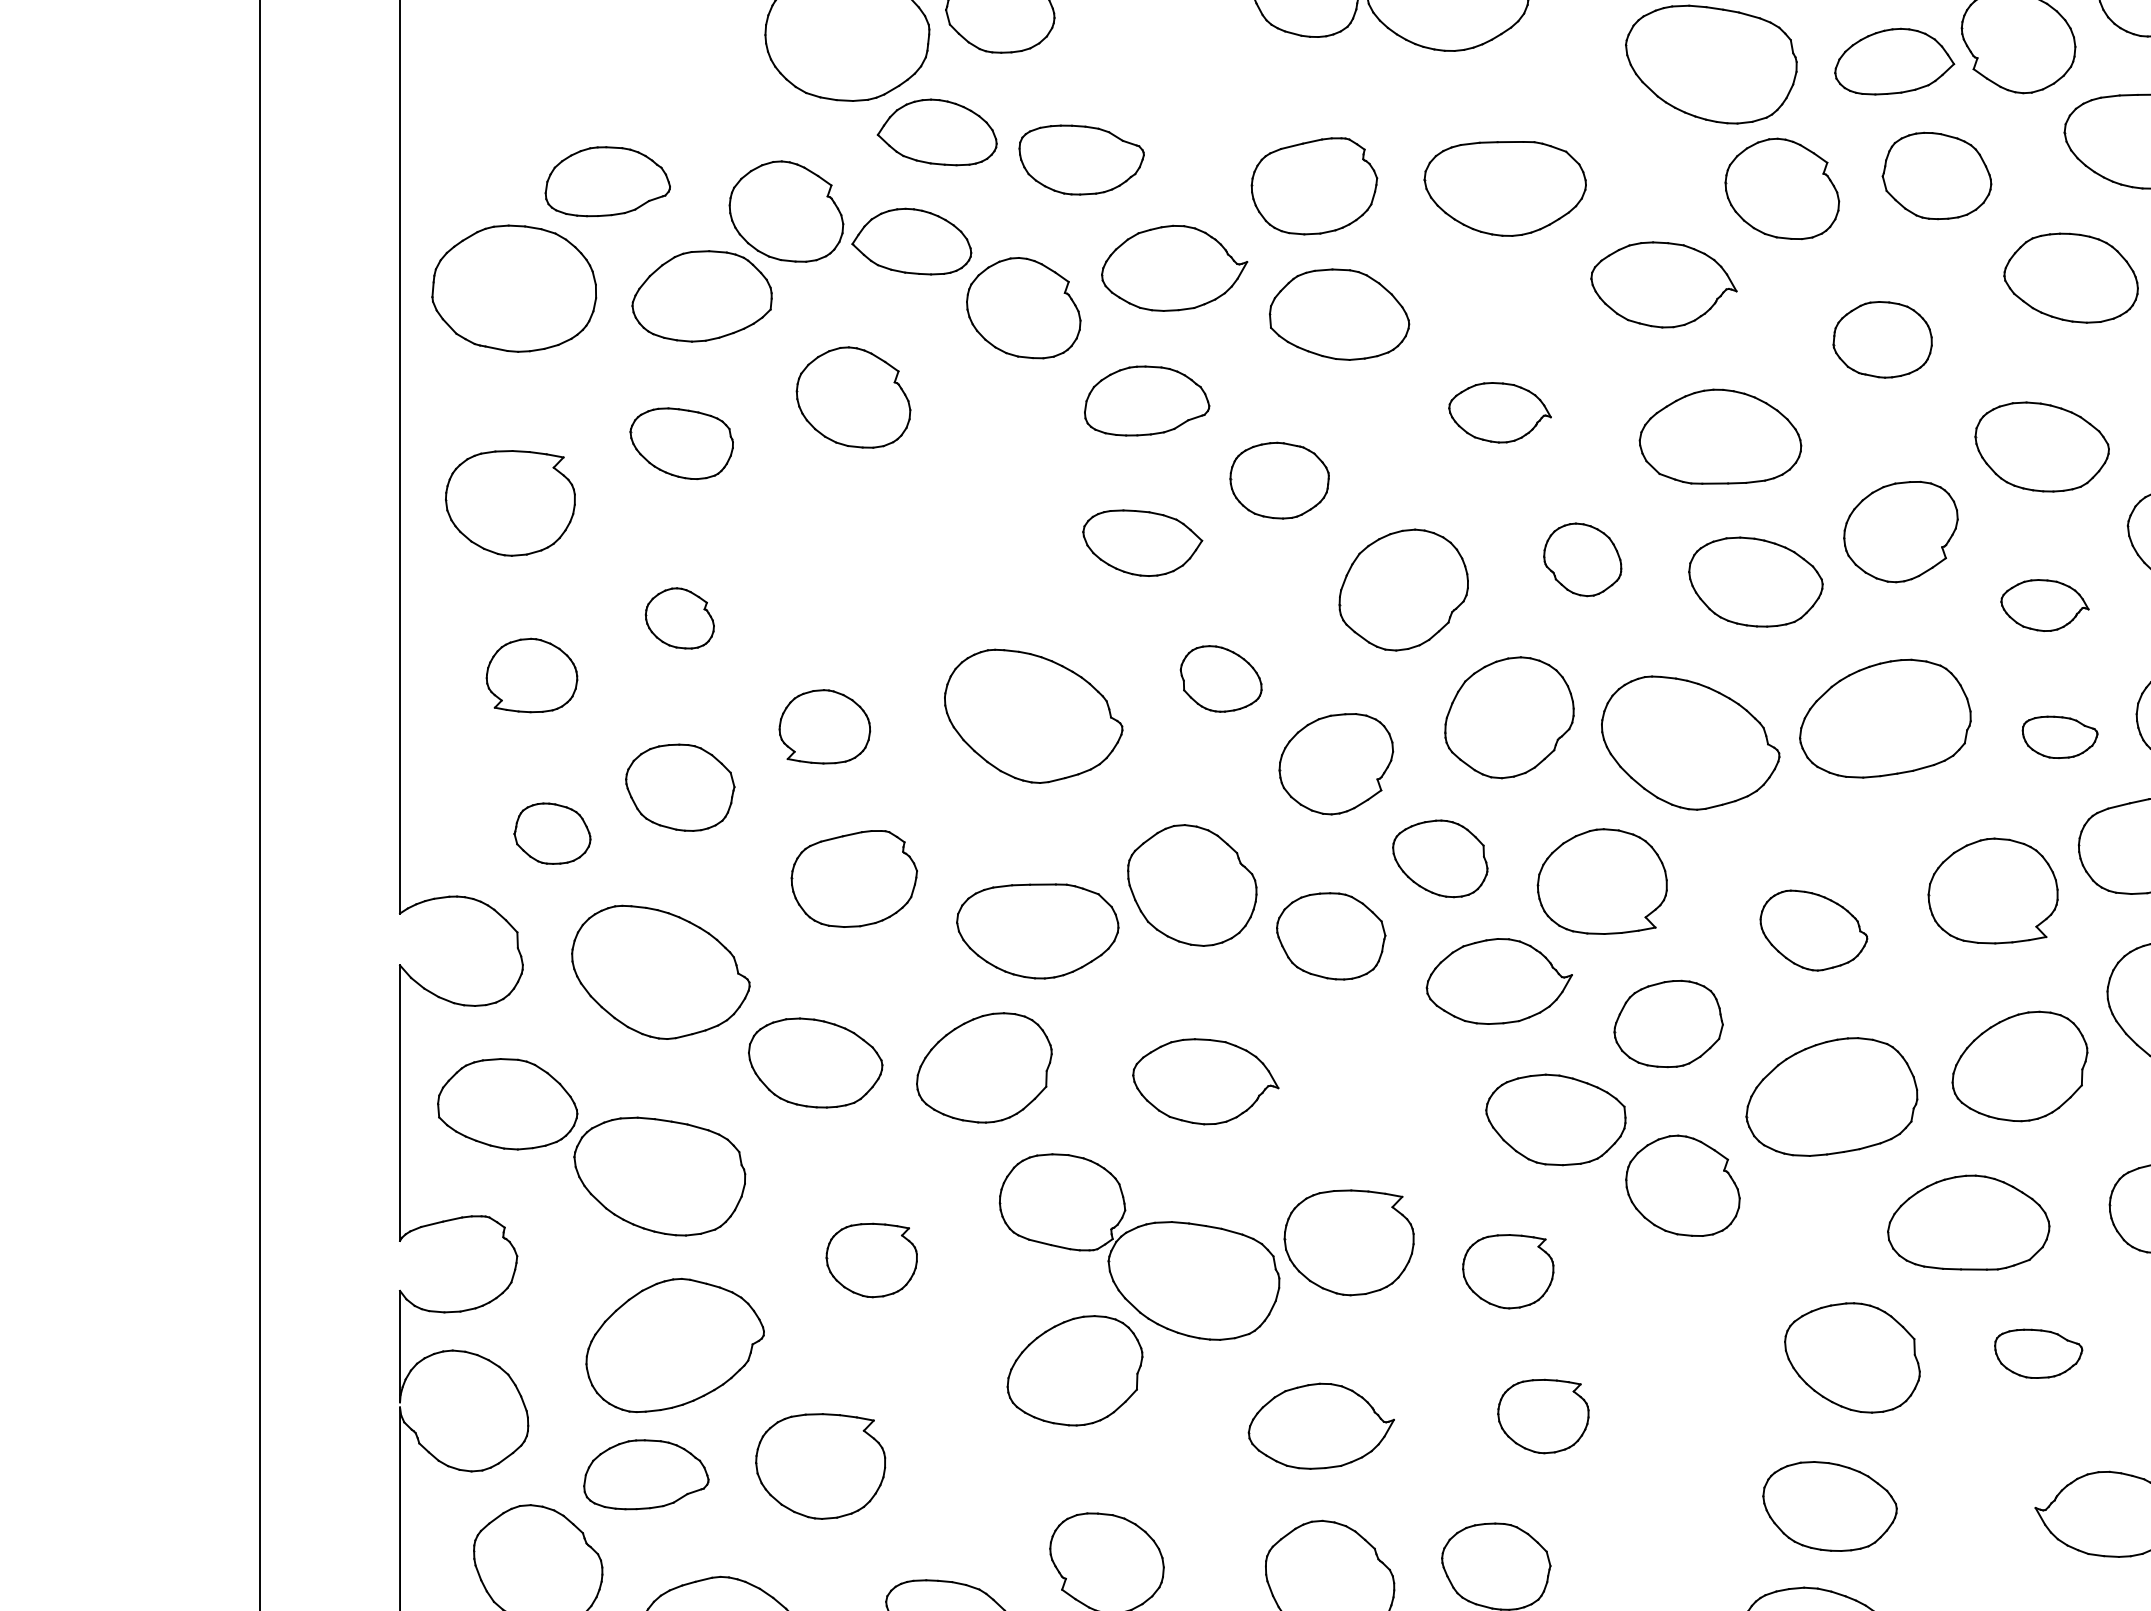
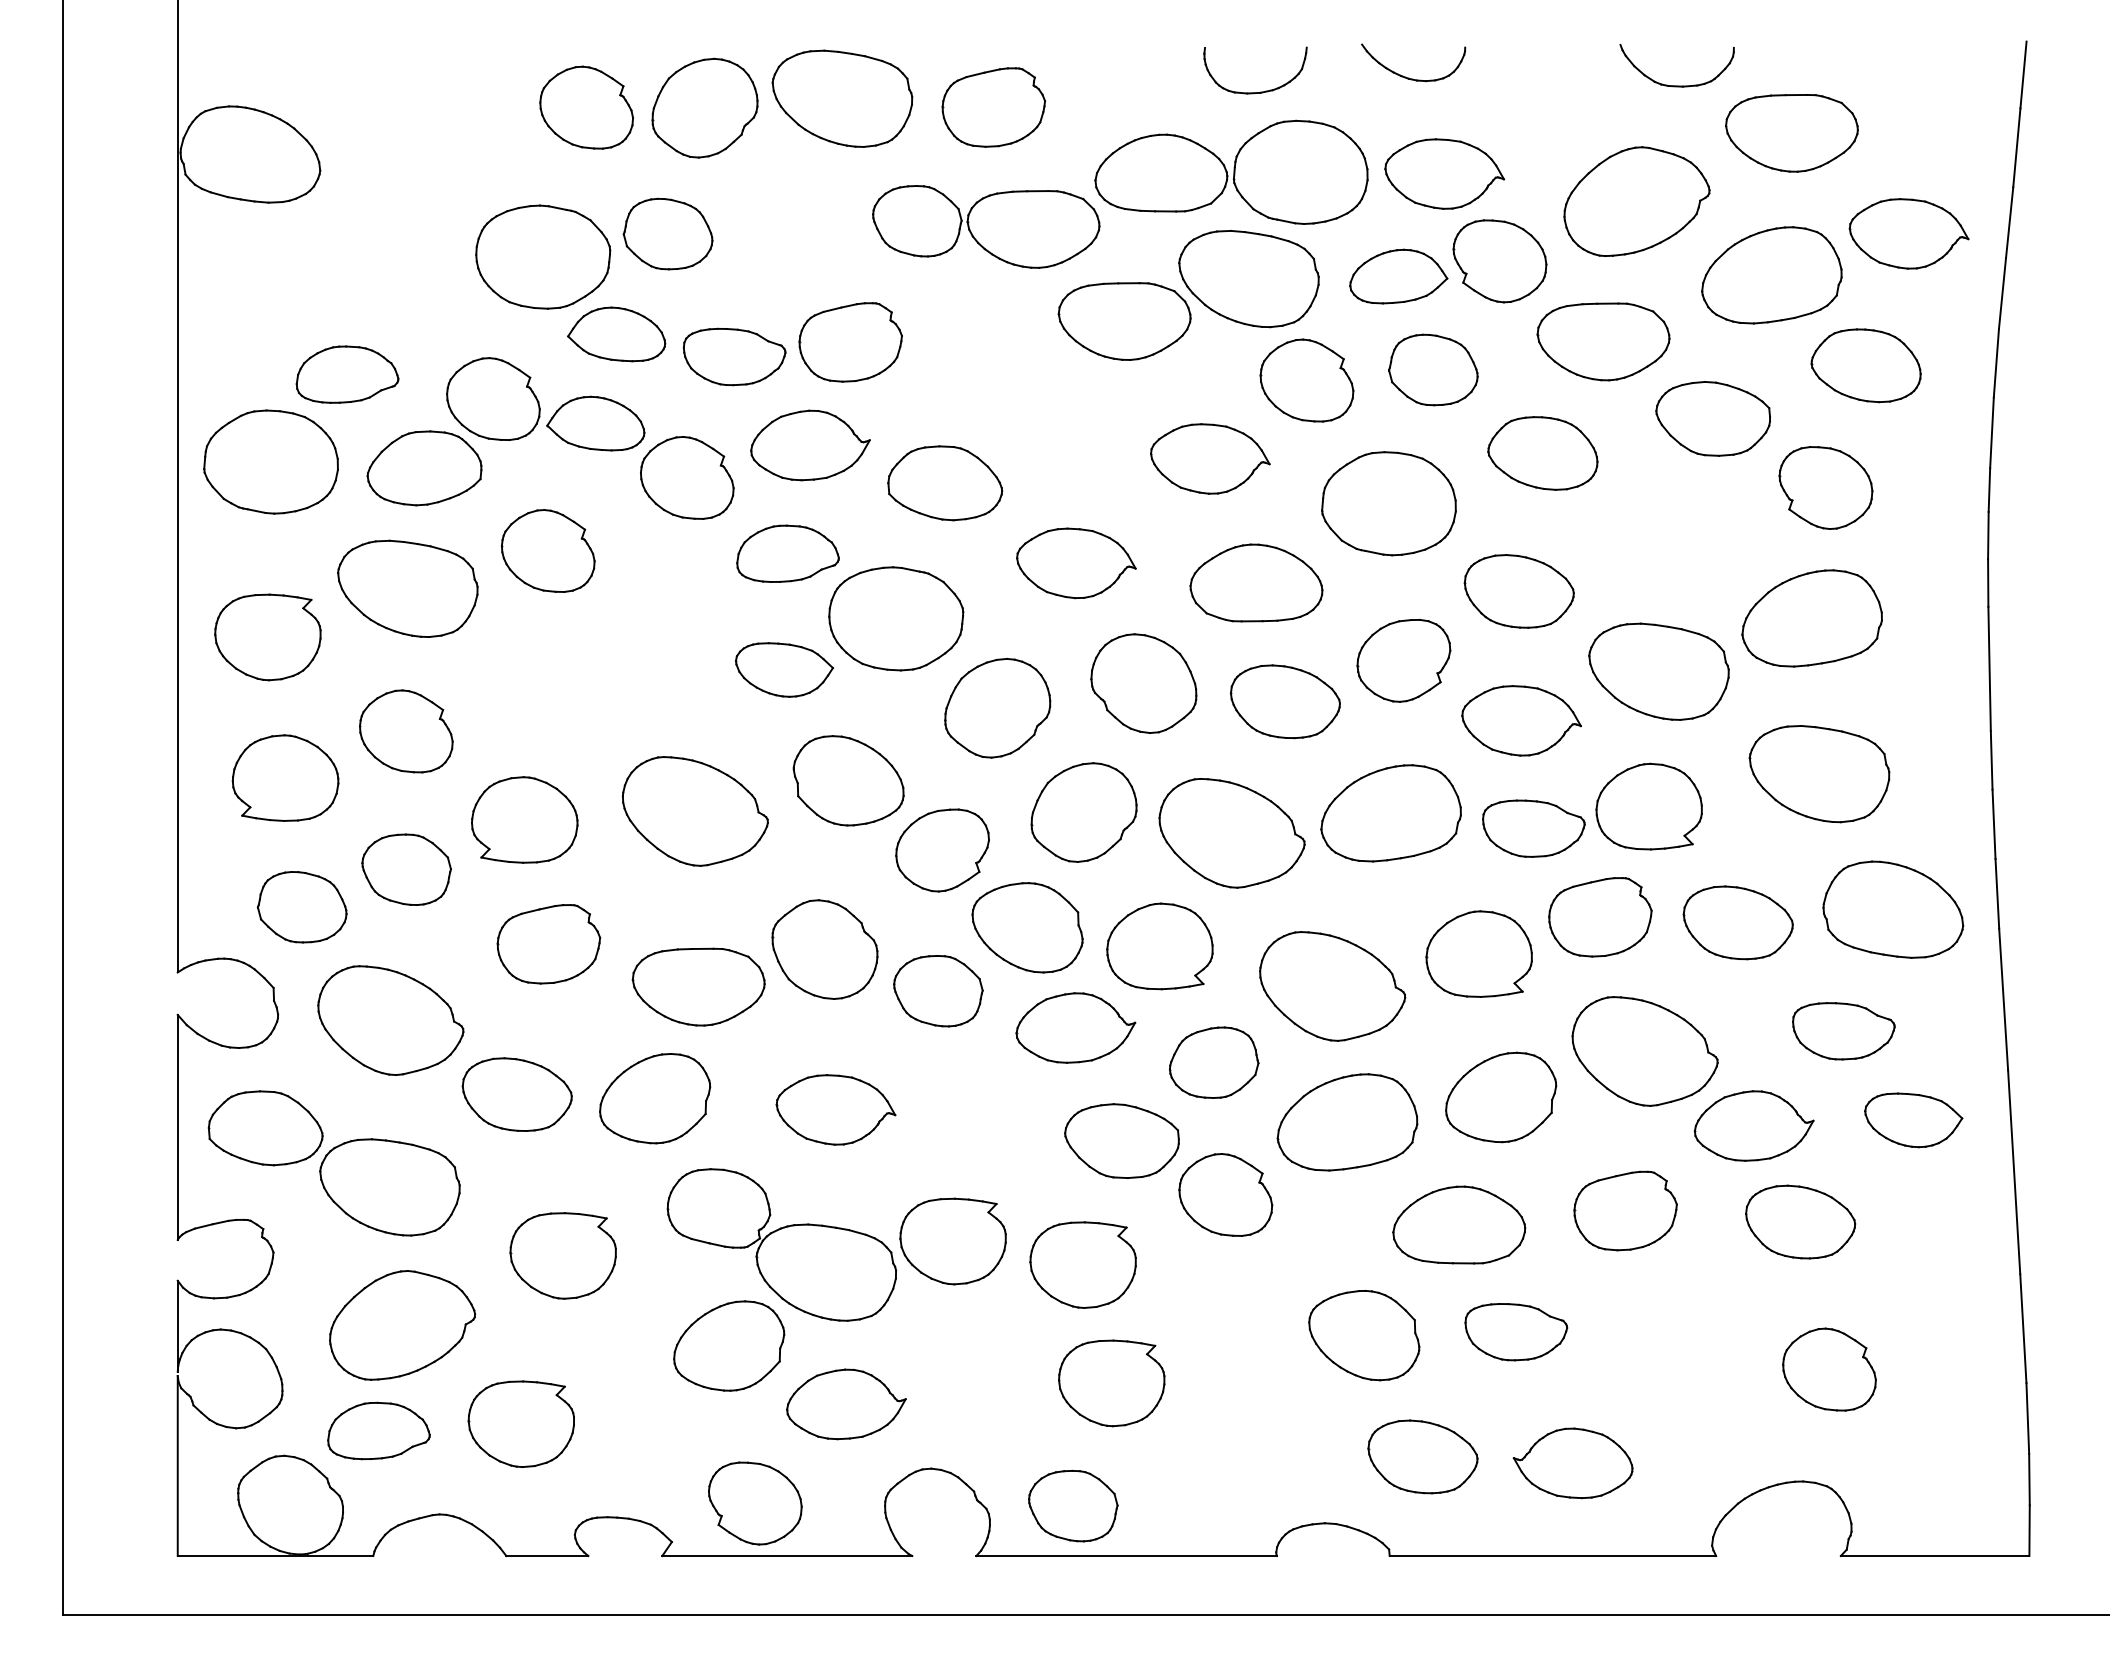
part: (1314, 186) -> (850, 342), moved
part: (1505, 188) -> (1124, 321), moved
part: (1882, 339) -> (1388, 503), size x1.67
part: (1500, 412) -> (1076, 563), size x1.43
part: (681, 443) -> (407, 588), size x1.67
part: (1279, 480) -> (896, 618), size x1.67
part: (1582, 559) -> (1143, 683), size x1.67
part: (2044, 605) -> (1521, 720), size x1.67
part: (680, 618) -> (406, 731), size x1.67
part: (531, 674) -> (285, 777), size x1.43
part: (1221, 678) -> (848, 780), size x1.67
part: (824, 726) -> (524, 819), size x1.43
part: (2059, 737) -> (1533, 828), size x1.67
part: (552, 833) -> (302, 907), size x1.43
part: (1440, 858) -> (1027, 927), size x1.43
part: (1813, 930) -> (1332, 986), size x1.67
part: (871, 1259) -> (562, 1255), size x1.43
part: (1507, 1270) -> (1082, 1264), size x1.43
part: (2038, 1354) -> (1516, 1332), size x1.43
part: (1543, 1416) -> (1111, 1383), size x1.43
part: (1321, 1426) -> (846, 1404), moved
part: (1829, 1505) -> (1422, 1456), moved

